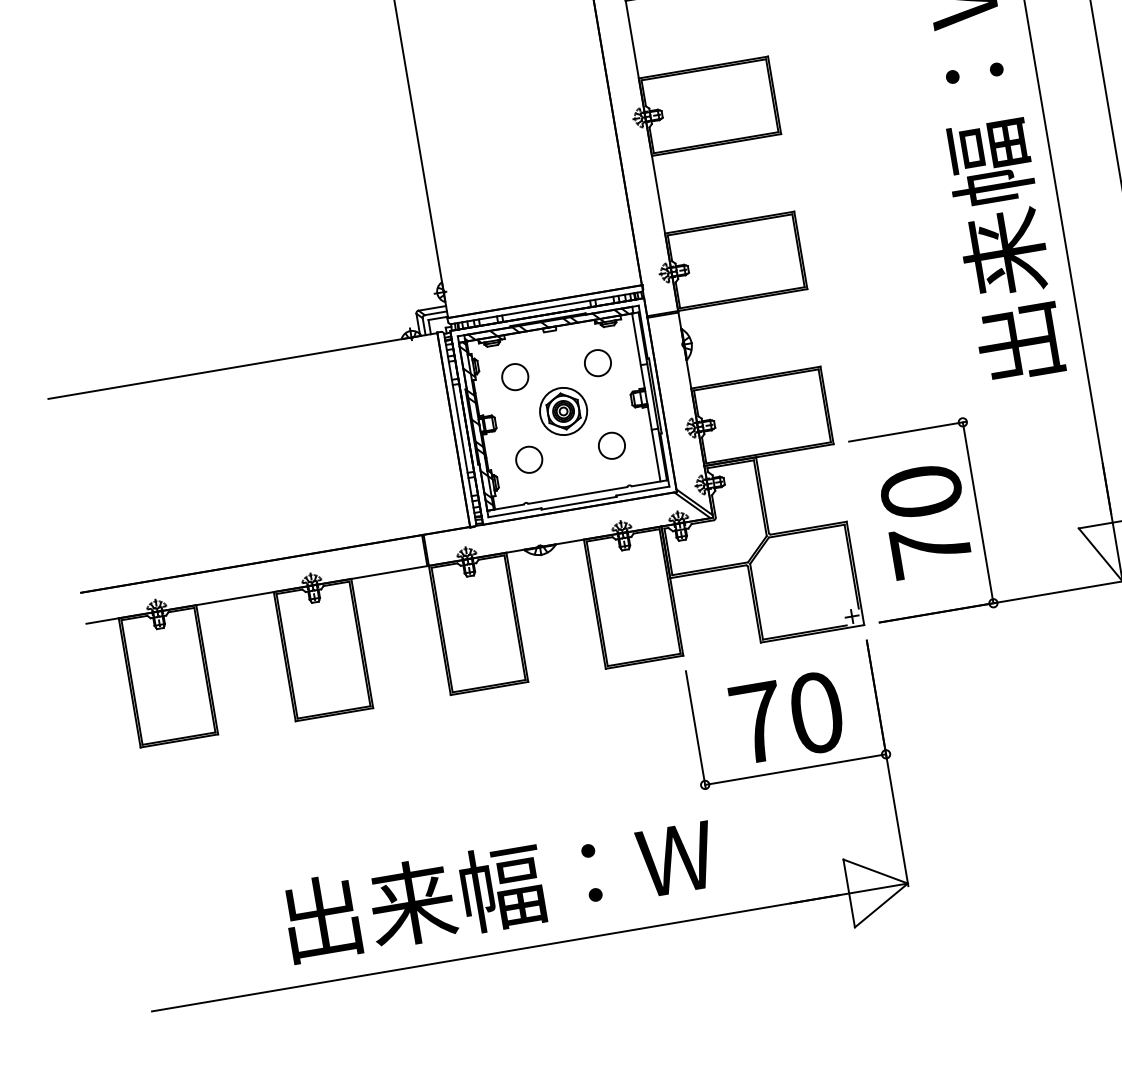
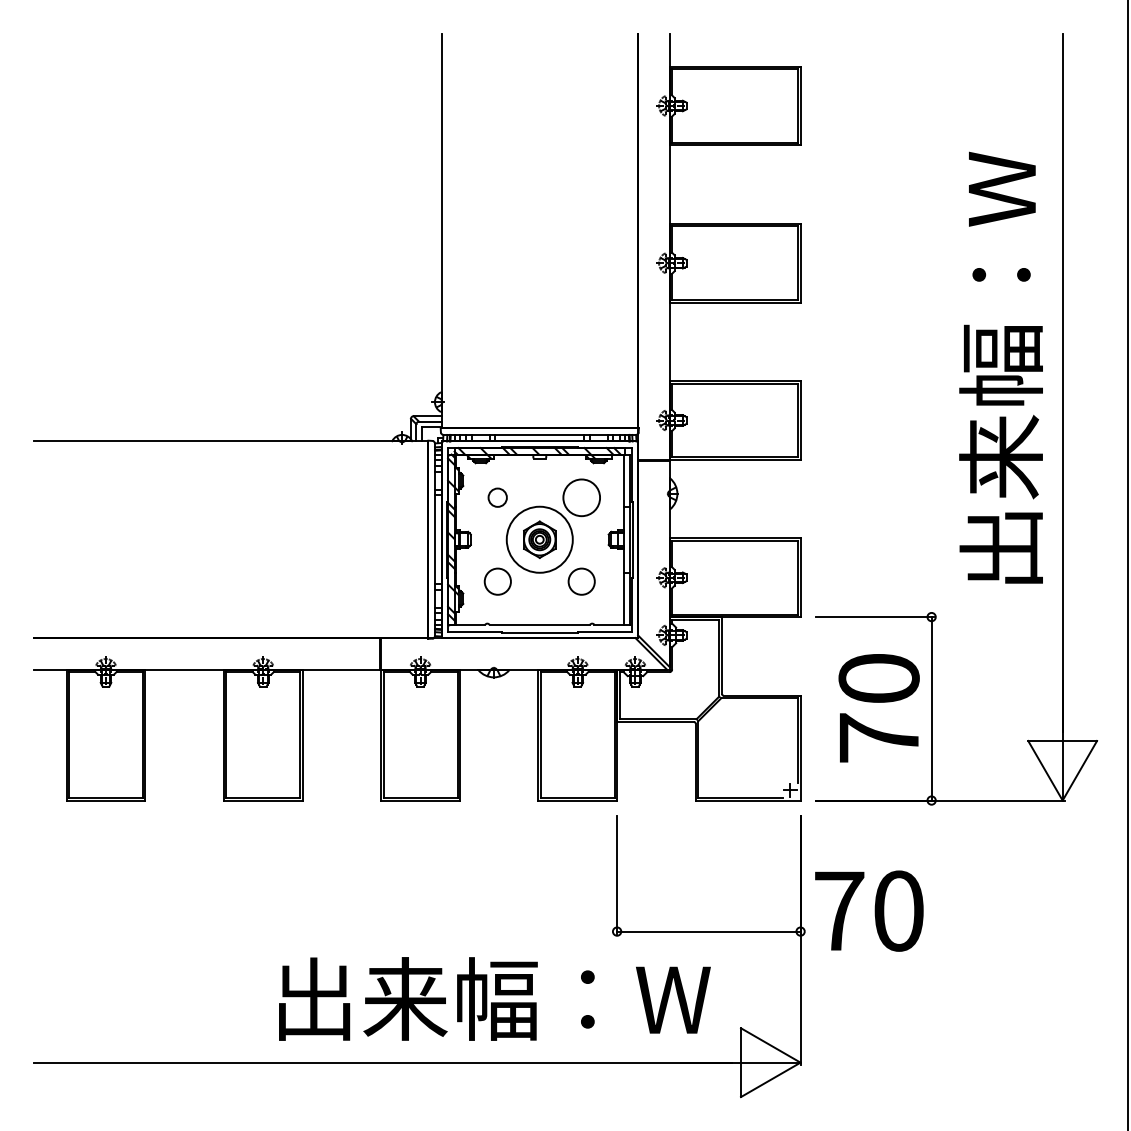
circle: (597, 362) -> (581, 497), size x1.4
circle: (514, 376) -> (497, 497), size x0.7
circle: (563, 411) -> (539, 539), size x1.4
text: (787, 717) -> (869, 910), moved
text: (499, 887) -> (494, 998), moved

